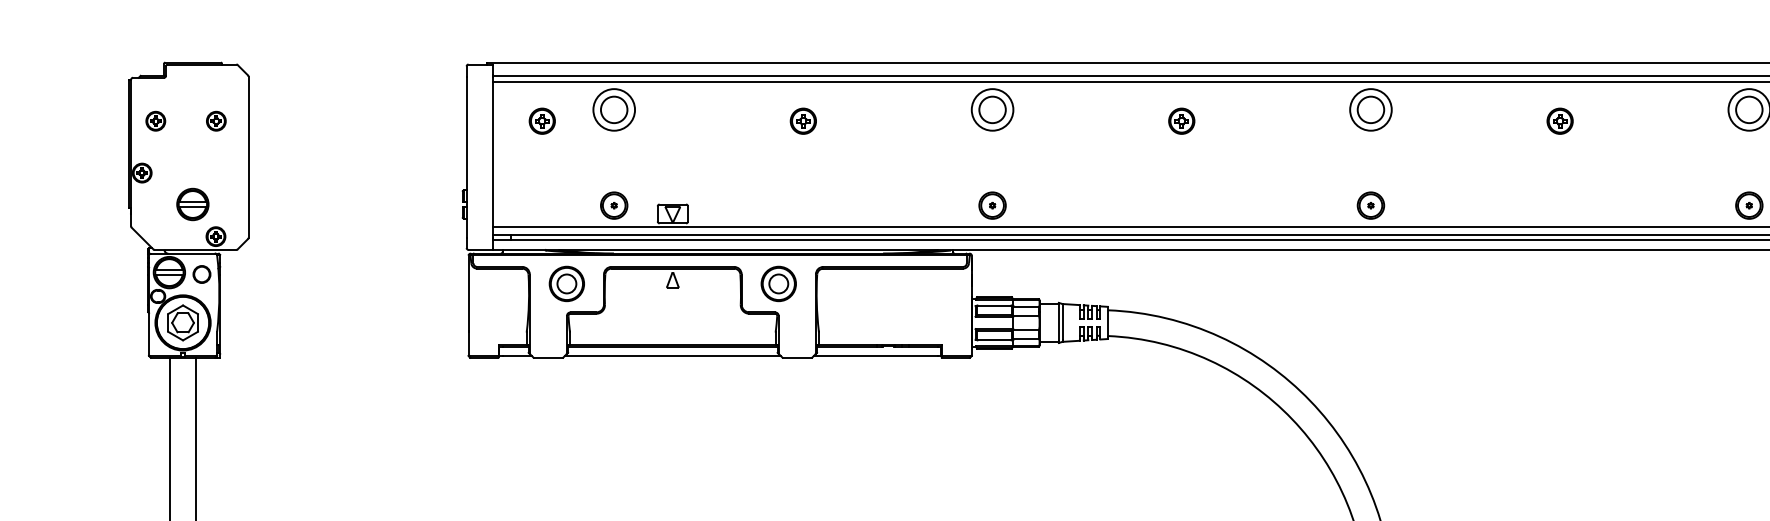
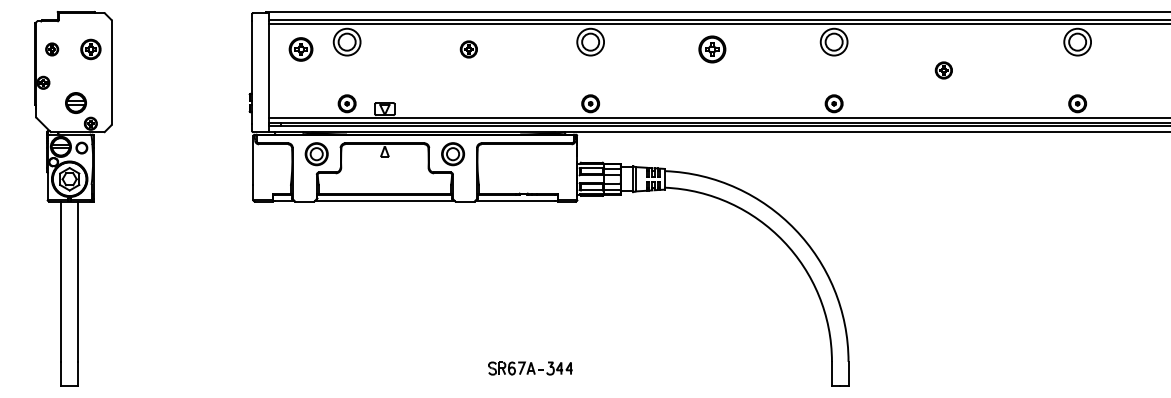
part: (216, 121) -> (91, 49), size x1.6
part: (541, 121) -> (300, 49), size x1.4
part: (1181, 121) -> (712, 49), size x1.6
part: (1559, 121) -> (943, 70), moved

